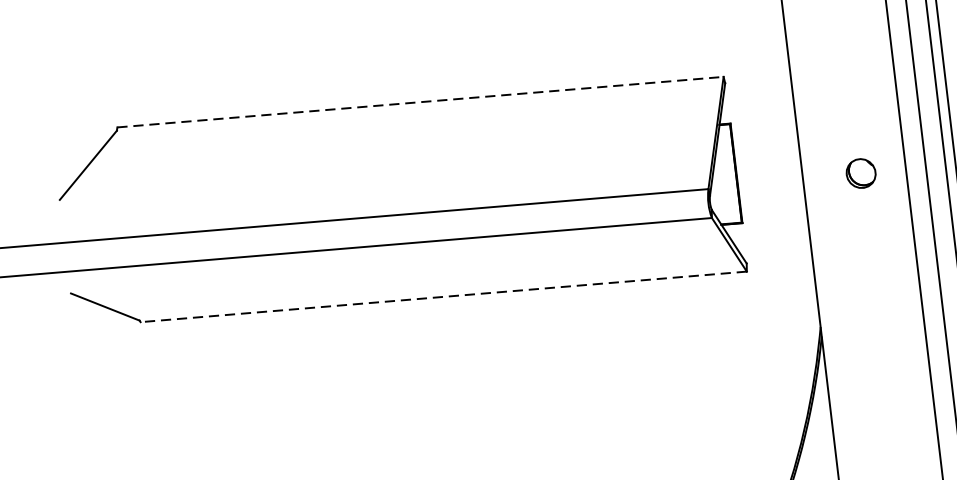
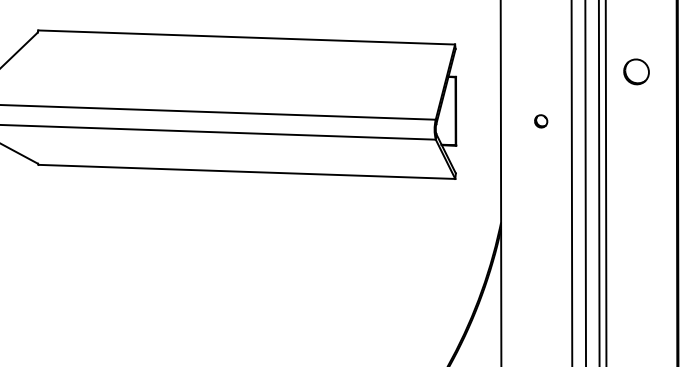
line: (421, 102) -> (247, 37), dashed -> solid
part: (861, 173) -> (541, 121), size x0.62
line: (443, 296) -> (246, 171), dashed -> solid

